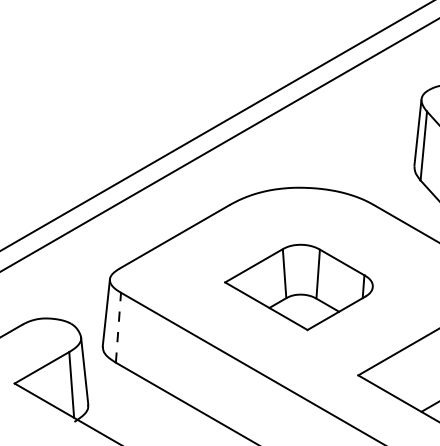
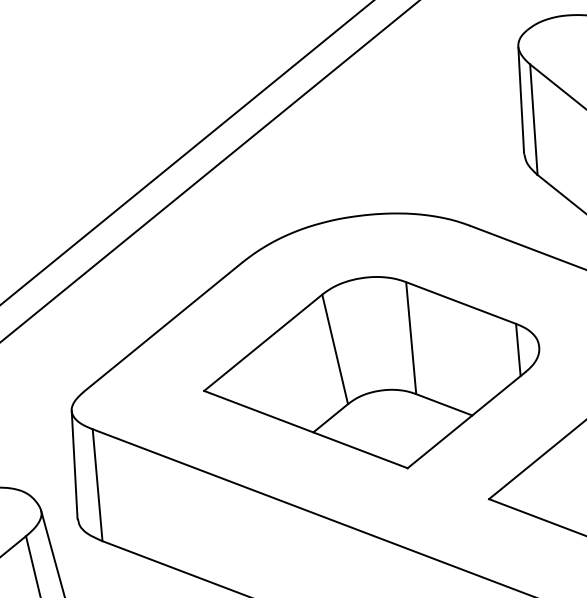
part: (298, 287) -> (371, 375), size x1.43
line: (118, 327) -> (97, 484), dashed -> solid

